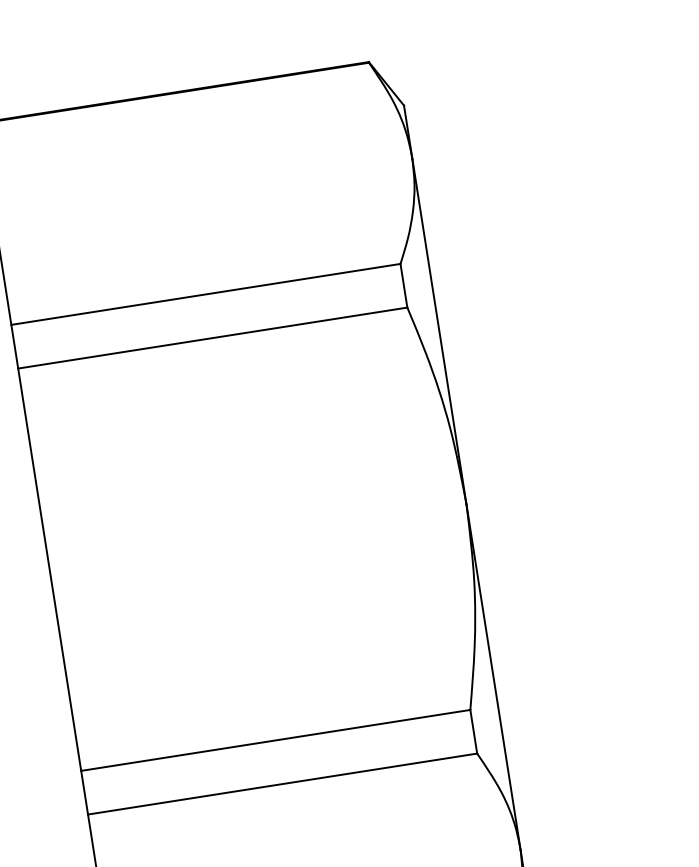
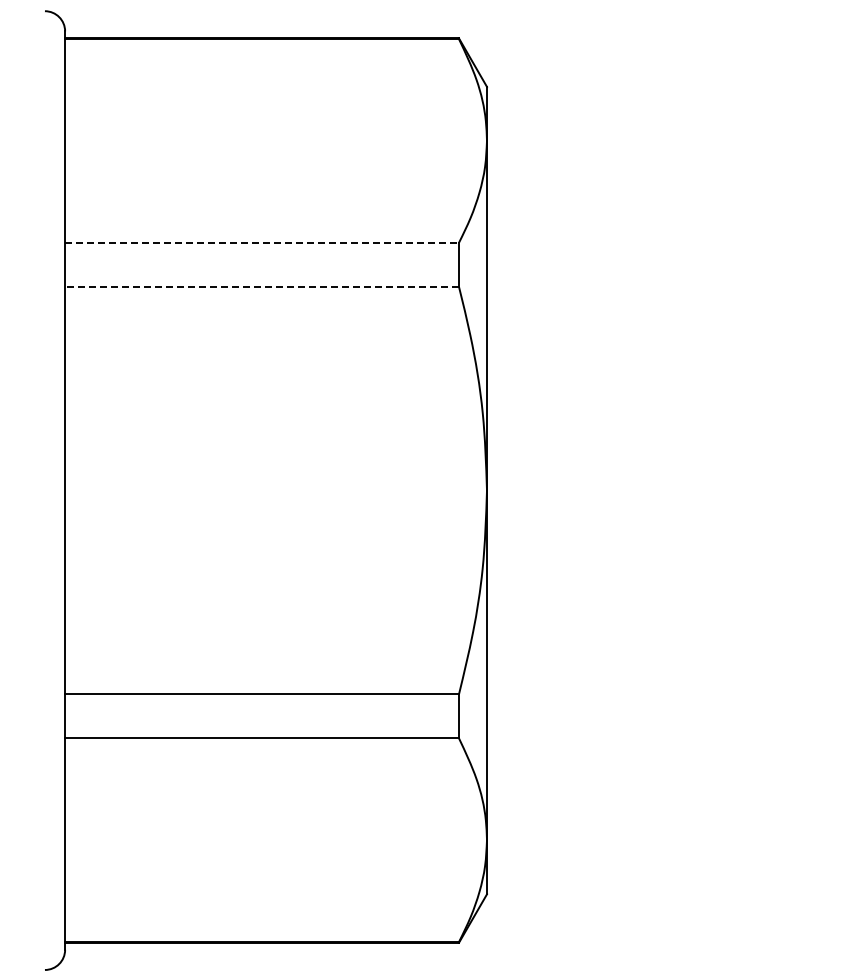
line: (206, 294) -> (262, 242), solid -> dashed
line: (213, 338) -> (262, 287), solid -> dashed

